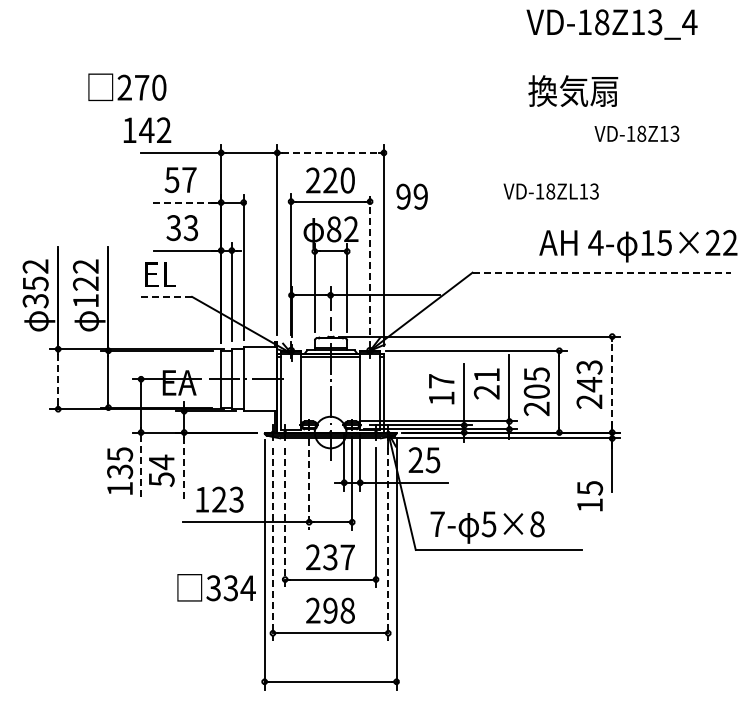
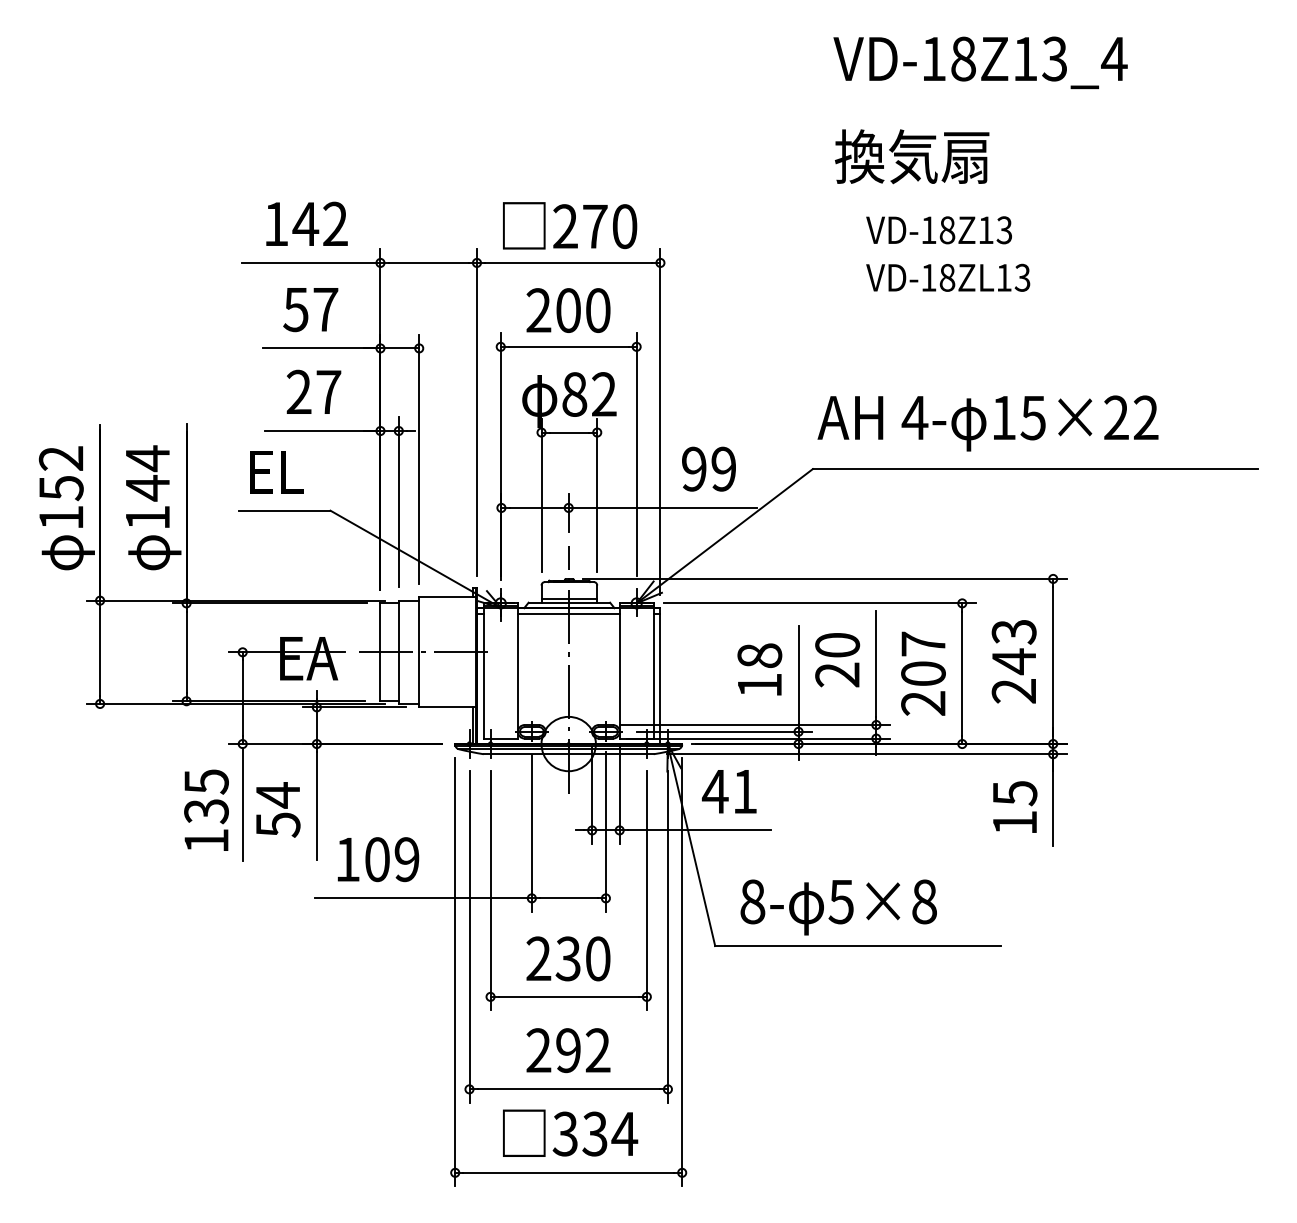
text: (611, 24) -> (979, 62), moved
text: (127, 86) -> (570, 224), moved
text: (573, 90) -> (912, 155), moved
text: (147, 129) -> (307, 222), moved
text: (636, 133) -> (938, 229), moved
line: (330, 152) -> (568, 262), dashed -> solid
text: (330, 180) -> (568, 310), 220 -> 200
text: (550, 191) -> (946, 277), moved
text: (411, 196) -> (707, 468), moved
line: (187, 202) -> (322, 348), dashed -> solid
text: (182, 228) -> (313, 393), 33 -> 27
text: (638, 246) -> (988, 423), moved
line: (370, 263) -> (637, 453), dashed -> solid
line: (602, 272) -> (1036, 468), dashed -> solid
text: (85, 274) -> (147, 472), 122 -> 144
line: (165, 296) -> (284, 510), dashed -> solid
text: (35, 301) -> (61, 518), 352 -> 152
text: (536, 374) -> (922, 644), 205 -> 207
text: (486, 375) -> (836, 645), 21 -> 20
line: (58, 379) -> (100, 652), dashed -> solid
text: (441, 381) -> (759, 656), 17 -> 18
line: (612, 384) -> (1053, 661), dashed -> solid
text: (424, 460) -> (730, 792), 25 -> 41
line: (141, 467) -> (243, 804), dashed -> solid
line: (184, 468) -> (317, 805), dashed -> solid
line: (309, 484) -> (532, 833), dashed -> solid
text: (590, 496) -> (1015, 807), moved
text: (227, 499) -> (391, 859), 123 -> 109
line: (285, 517) -> (491, 890), dashed -> solid
text: (437, 524) -> (752, 902), 7- -> 8-
line: (272, 545) -> (468, 938), dashed -> solid
line: (388, 545) -> (668, 938), dashed -> solid
text: (347, 557) -> (597, 959), 237 -> 230
text: (216, 587) -> (570, 1132), moved
text: (347, 610) -> (597, 1050), 298 -> 292

